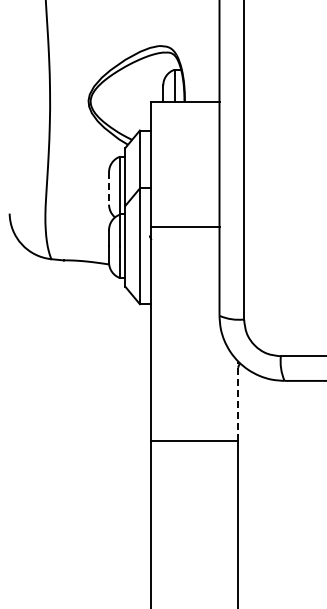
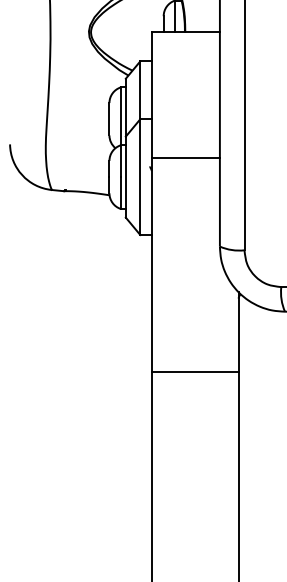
line: (109, 188) -> (109, 119), dashed -> solid
line: (238, 401) -> (238, 332), dashed -> solid

